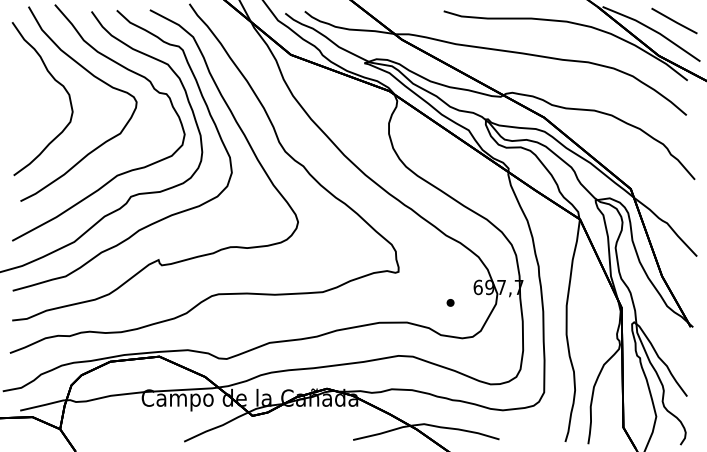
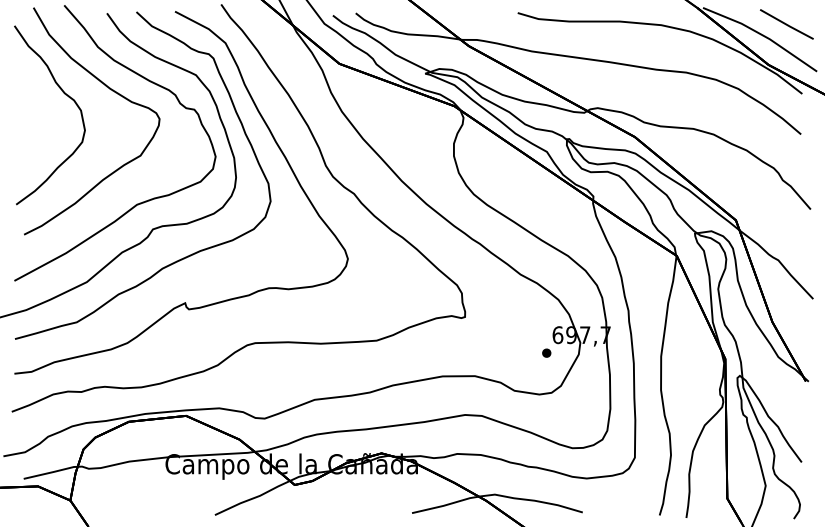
part: (450, 302) -> (546, 352), moved

